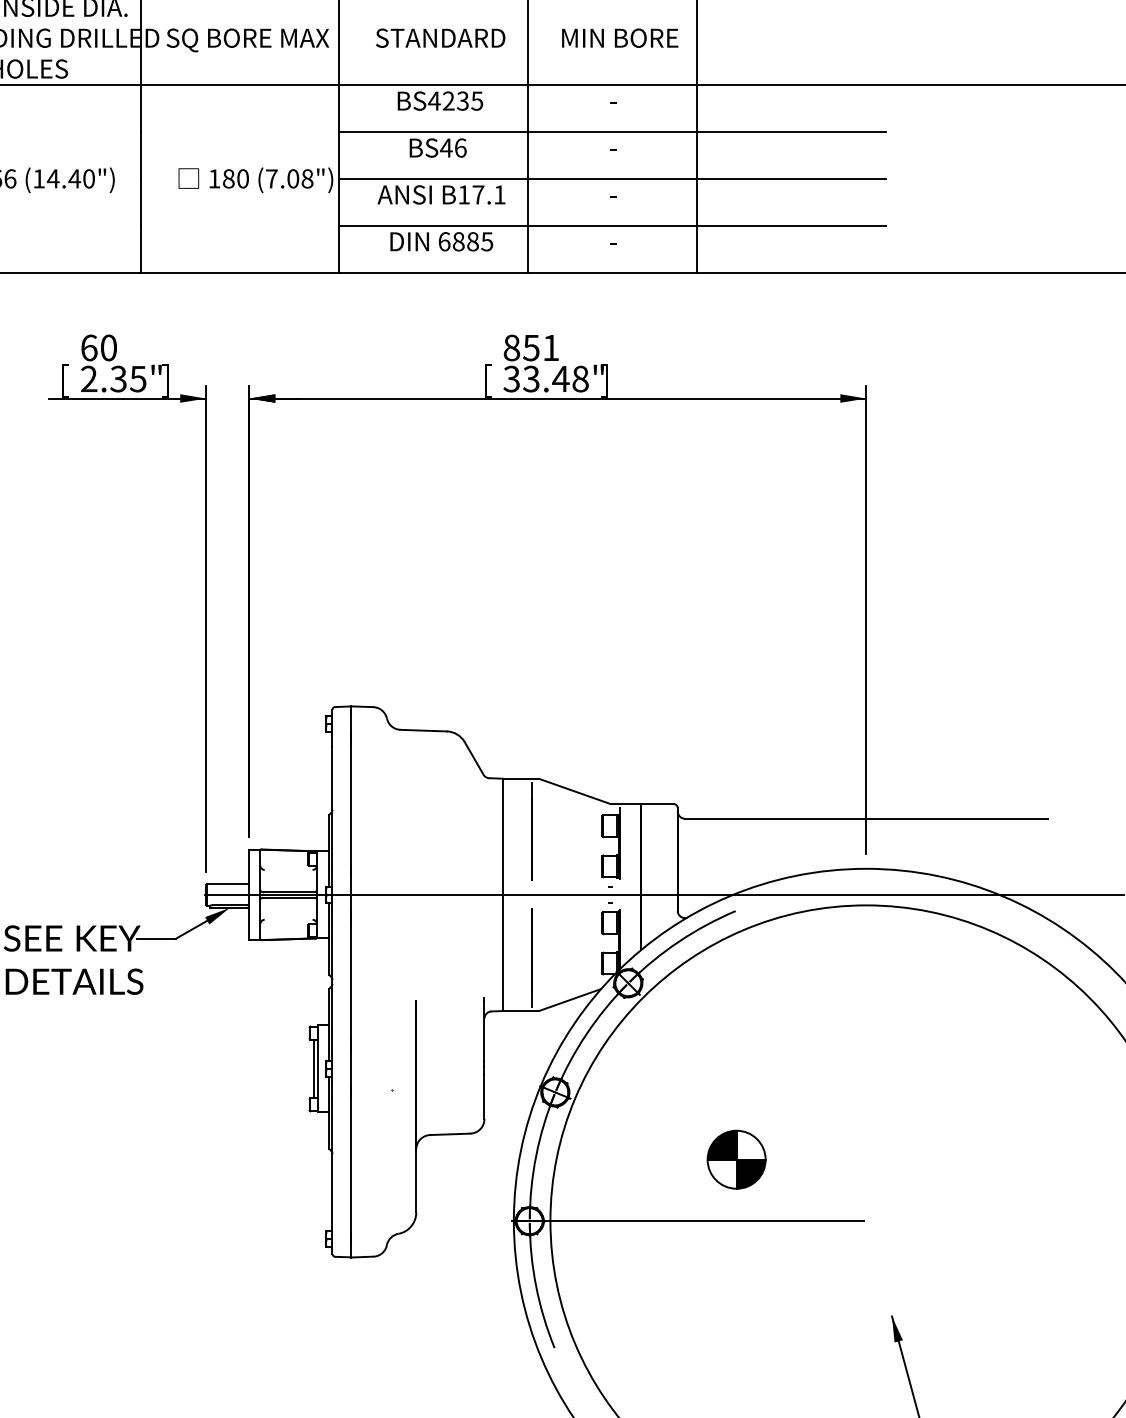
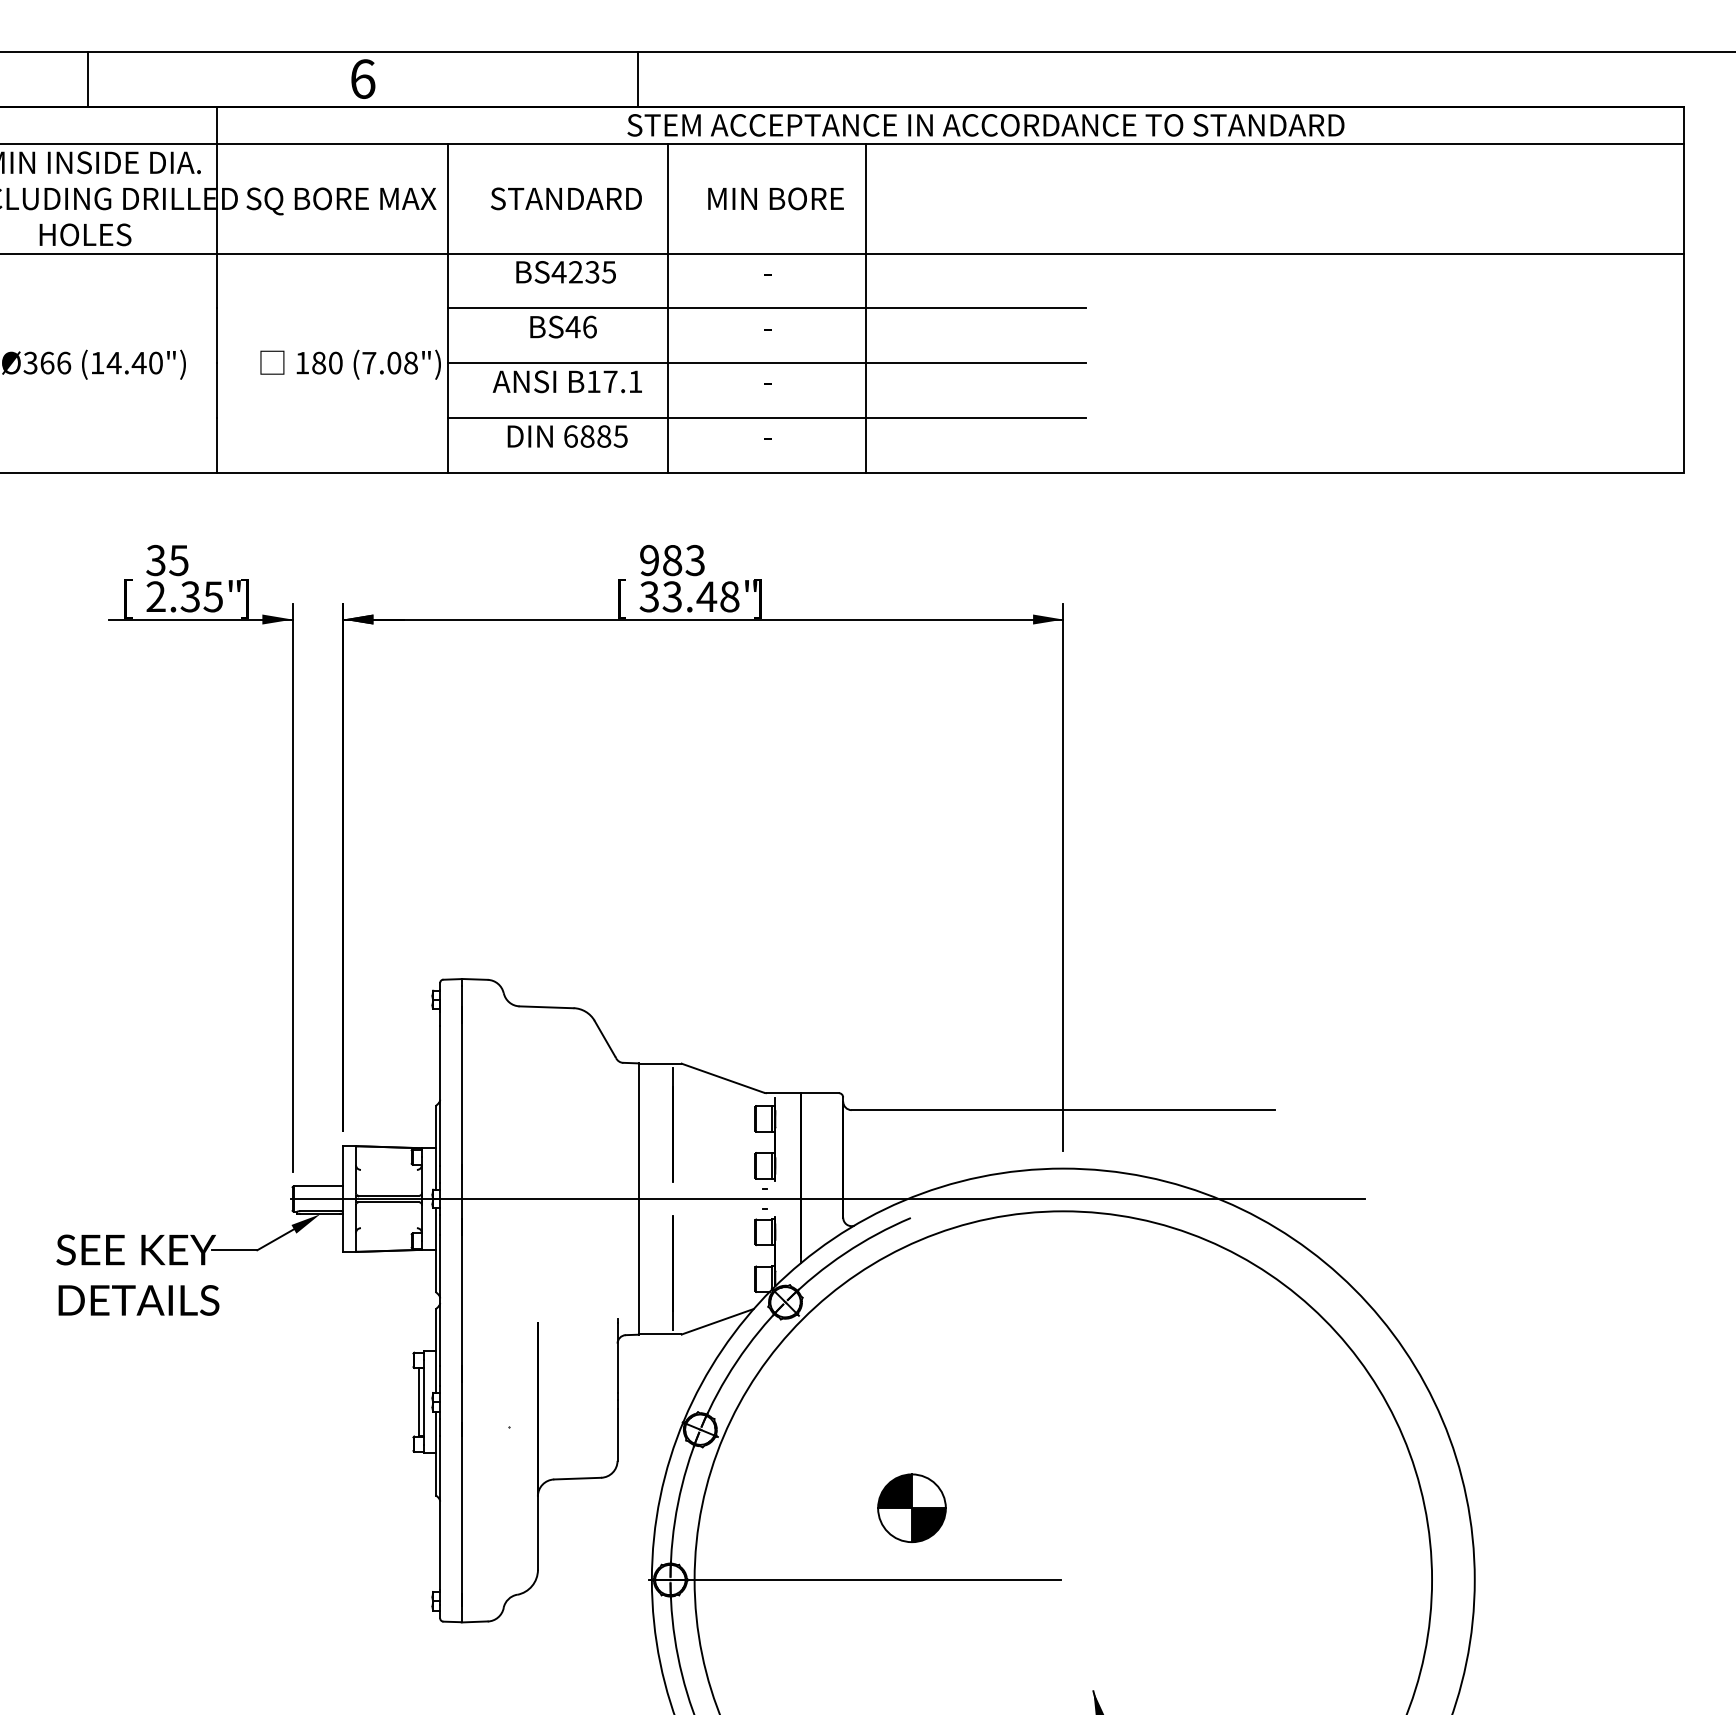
text: (98, 347) -> (167, 560), 60 -> 35
text: (531, 347) -> (672, 560), 851 -> 983

